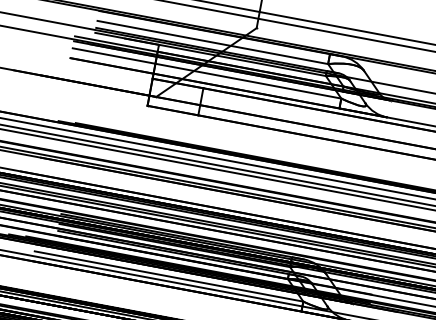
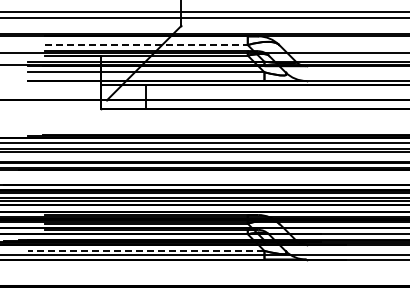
line: (212, 43) -> (146, 45), solid -> dashed
line: (168, 275) -> (145, 250), solid -> dashed

